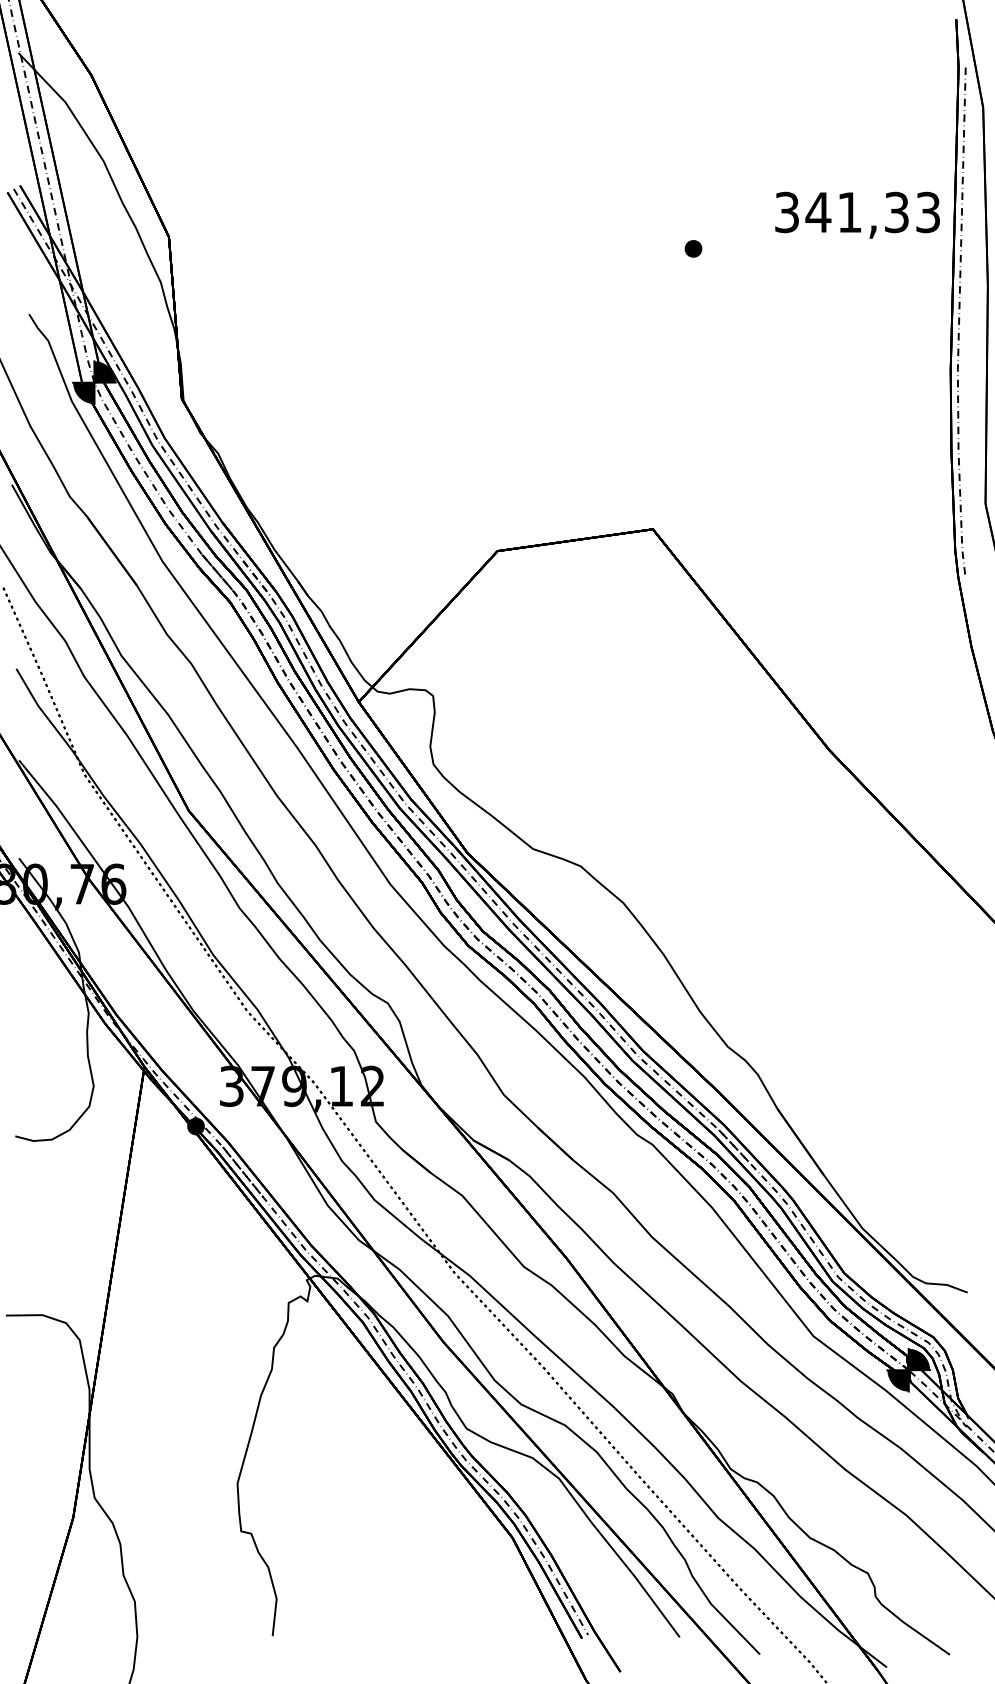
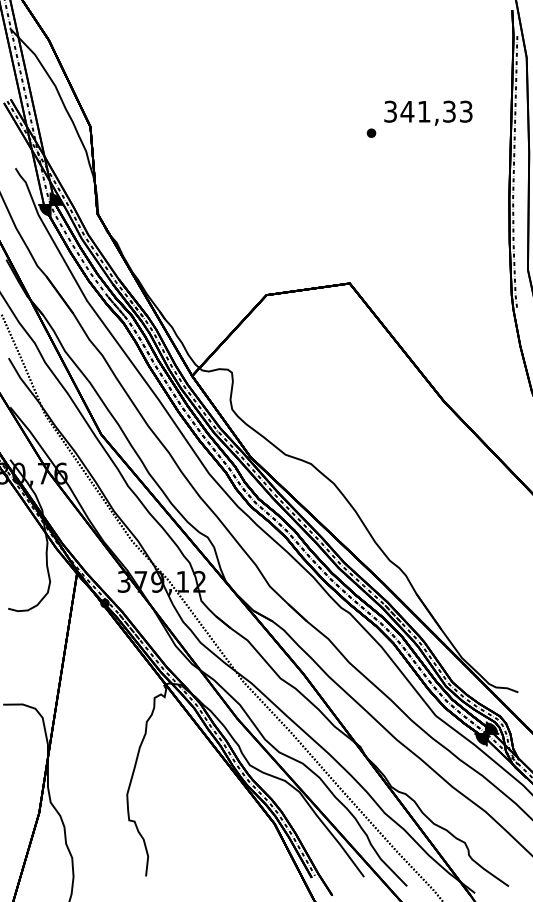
text: (857, 213) -> (428, 112), moved

